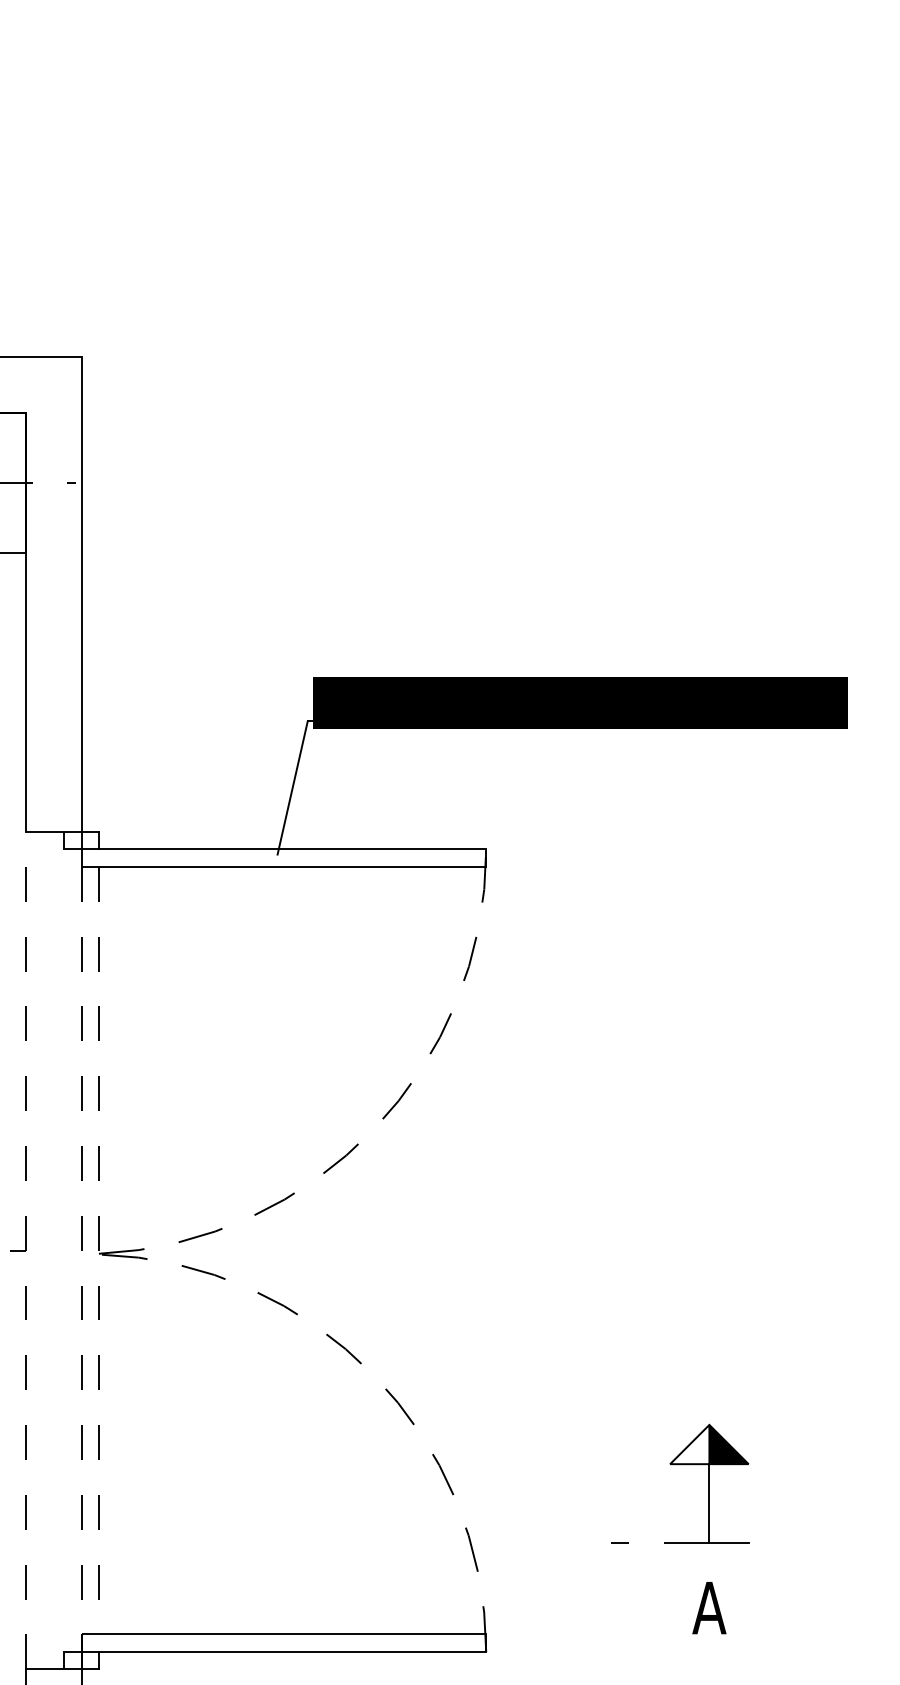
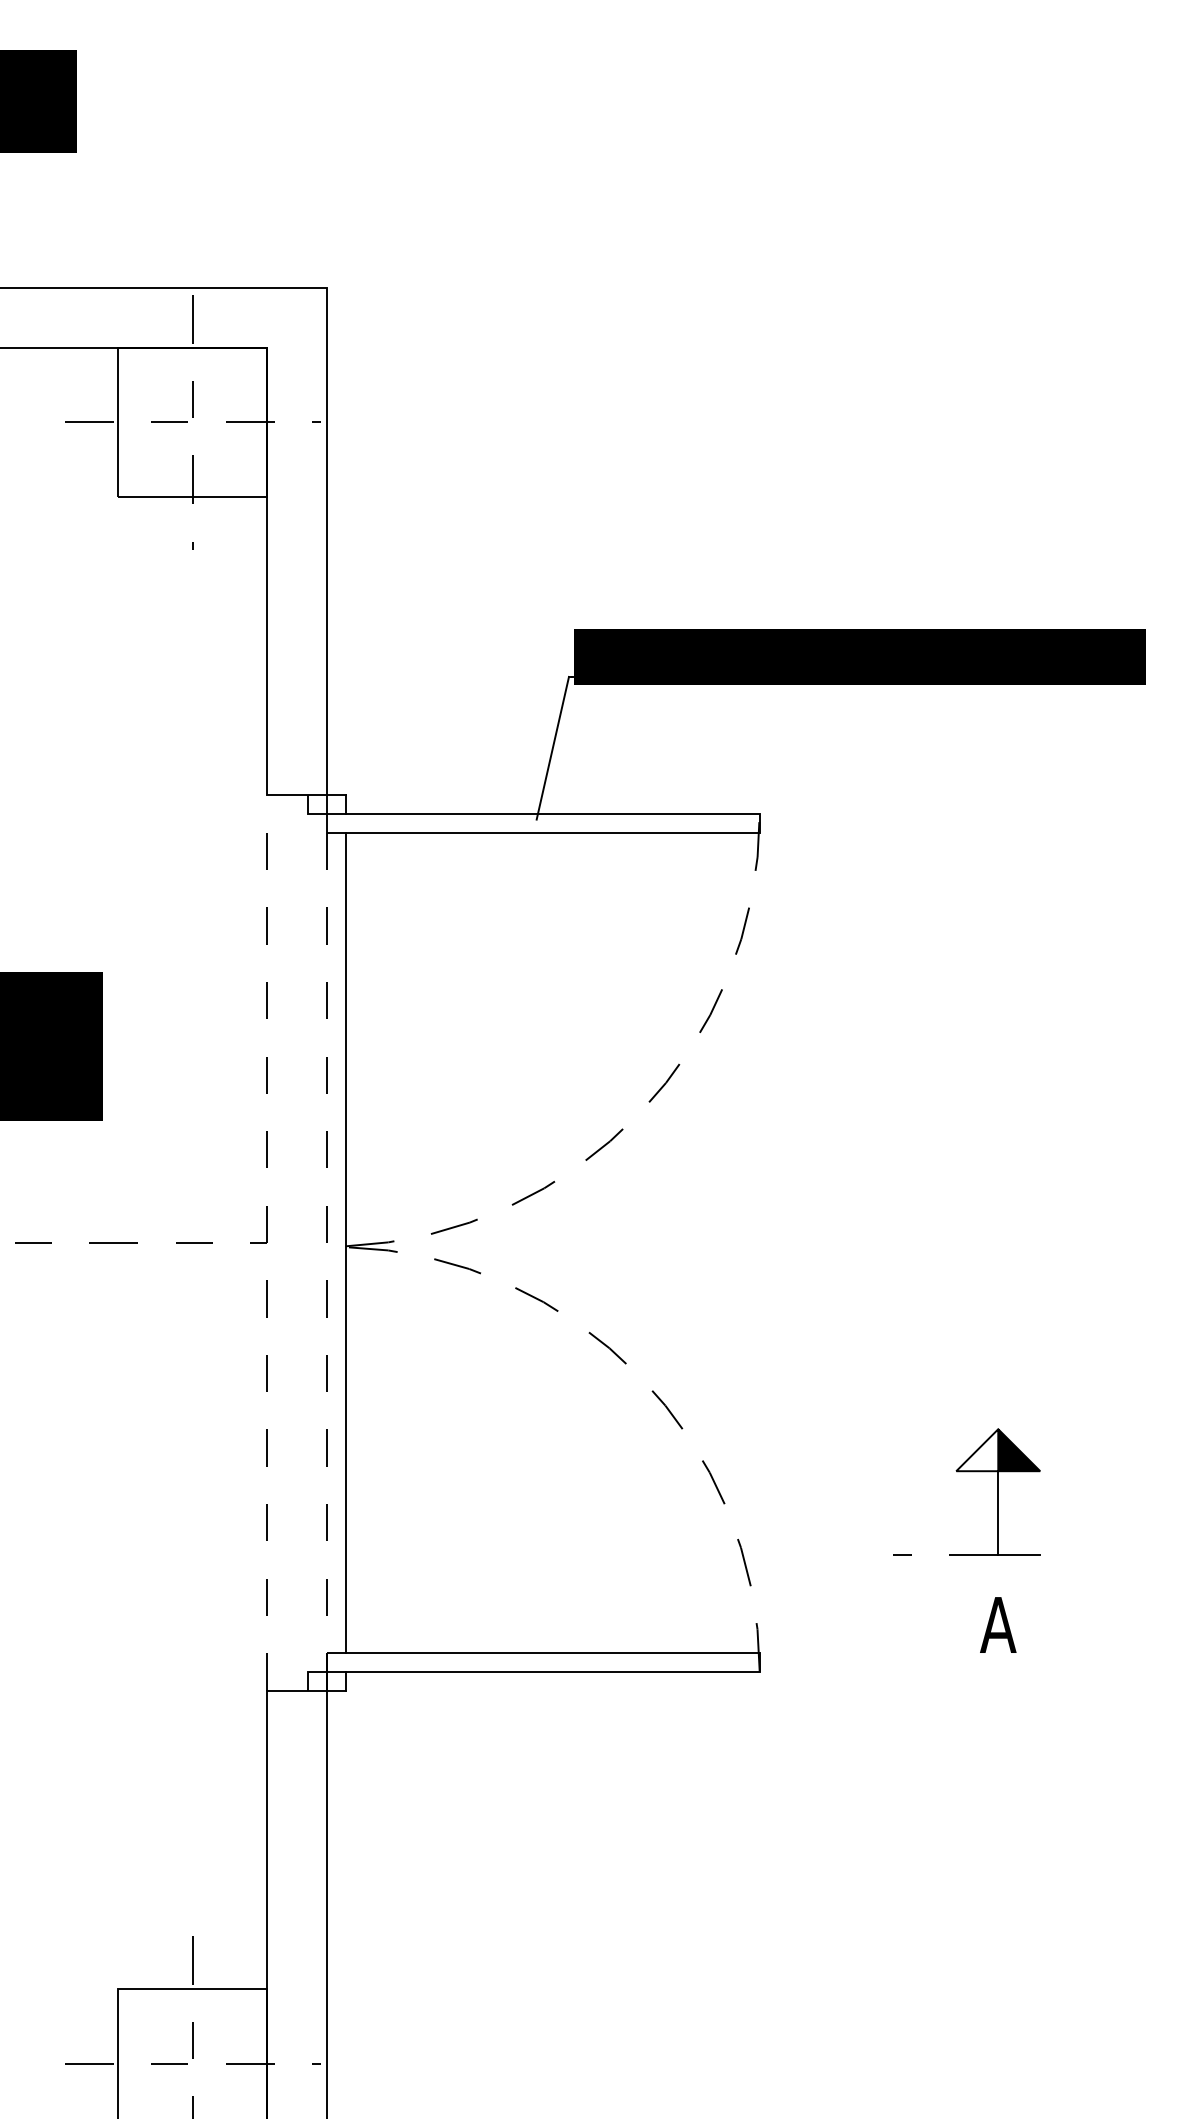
line: (98, 1251) -> (345, 1243), dashed -> solid

